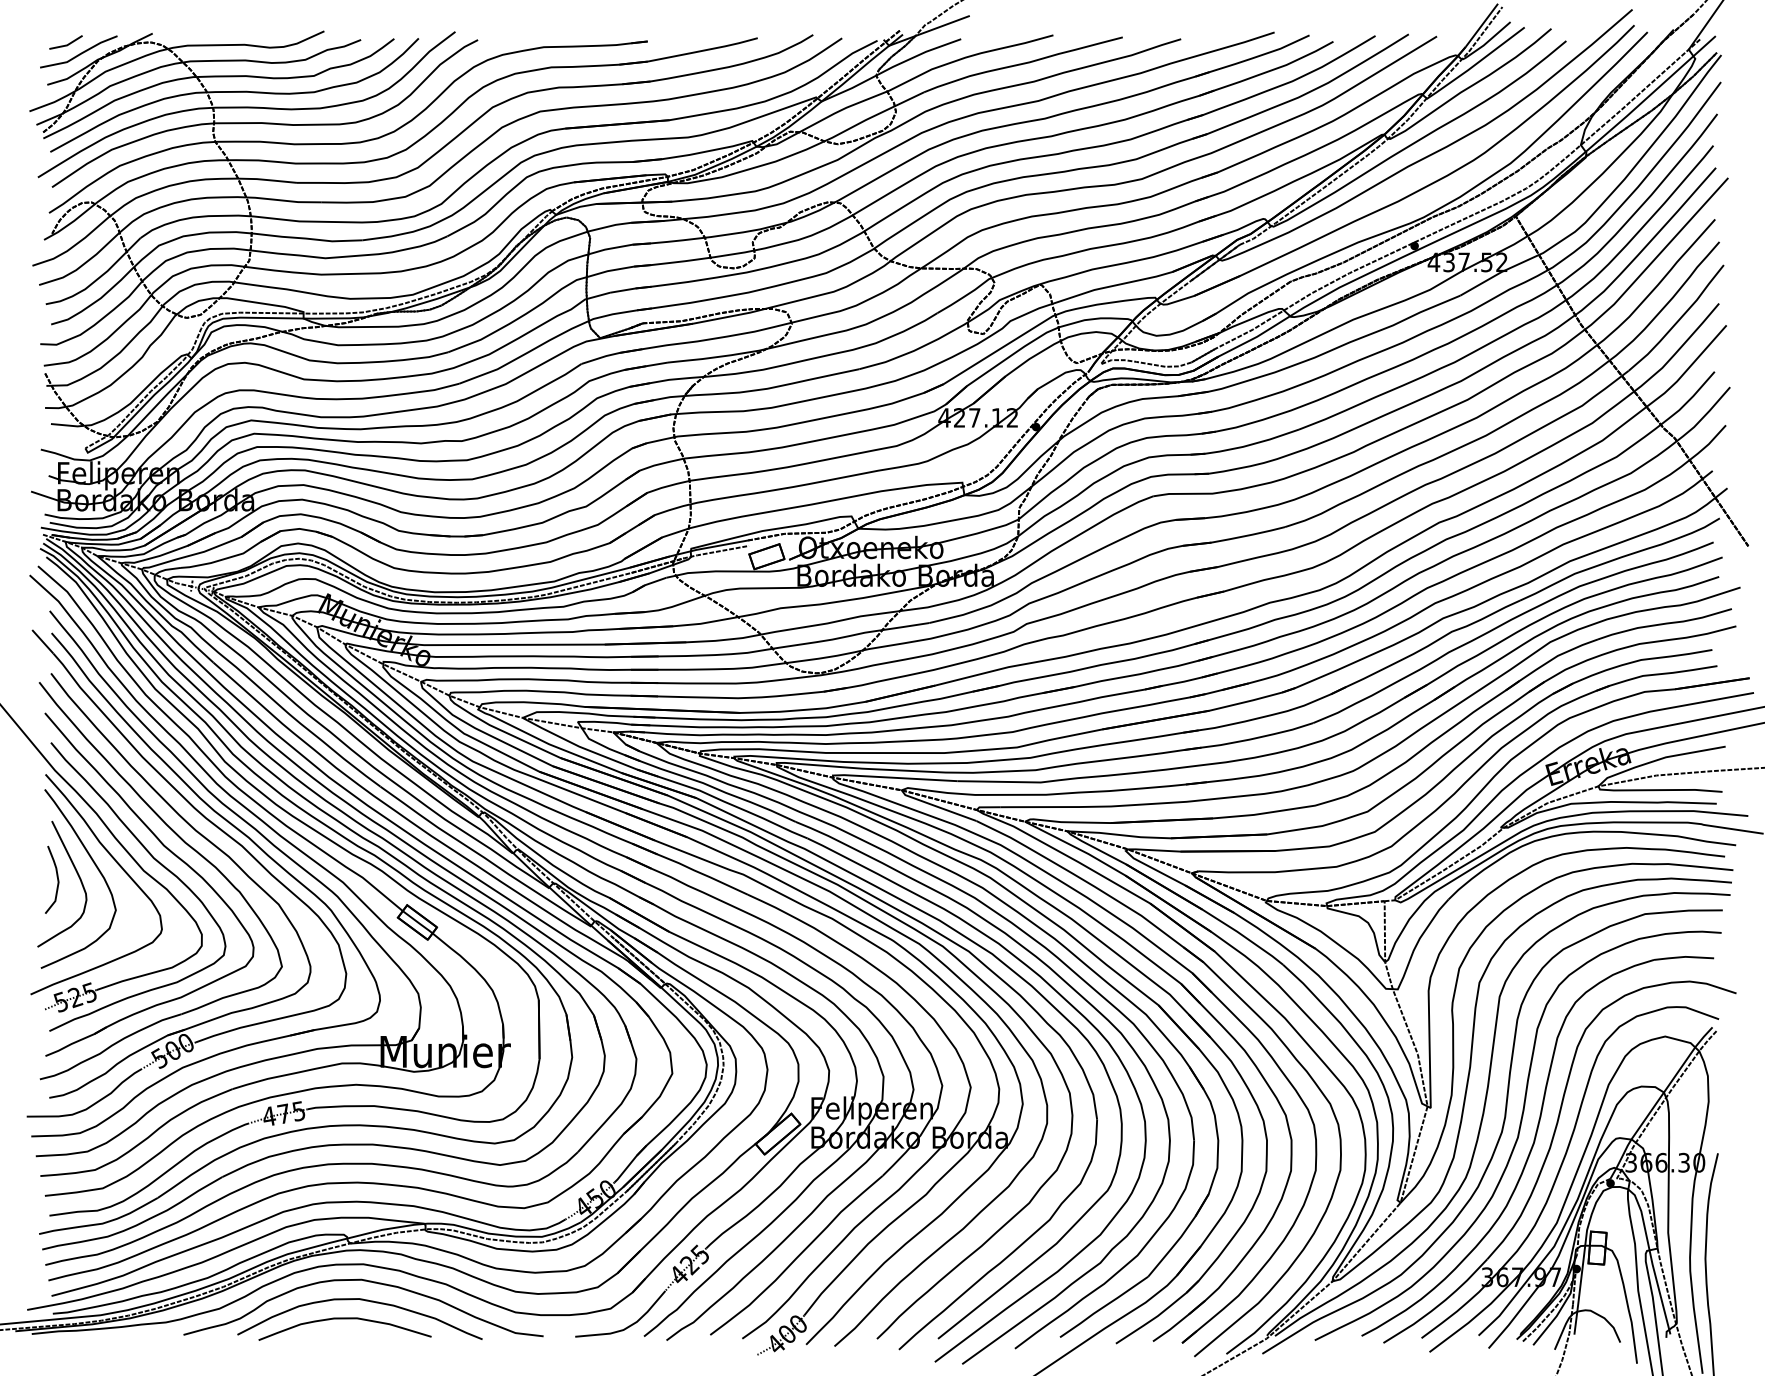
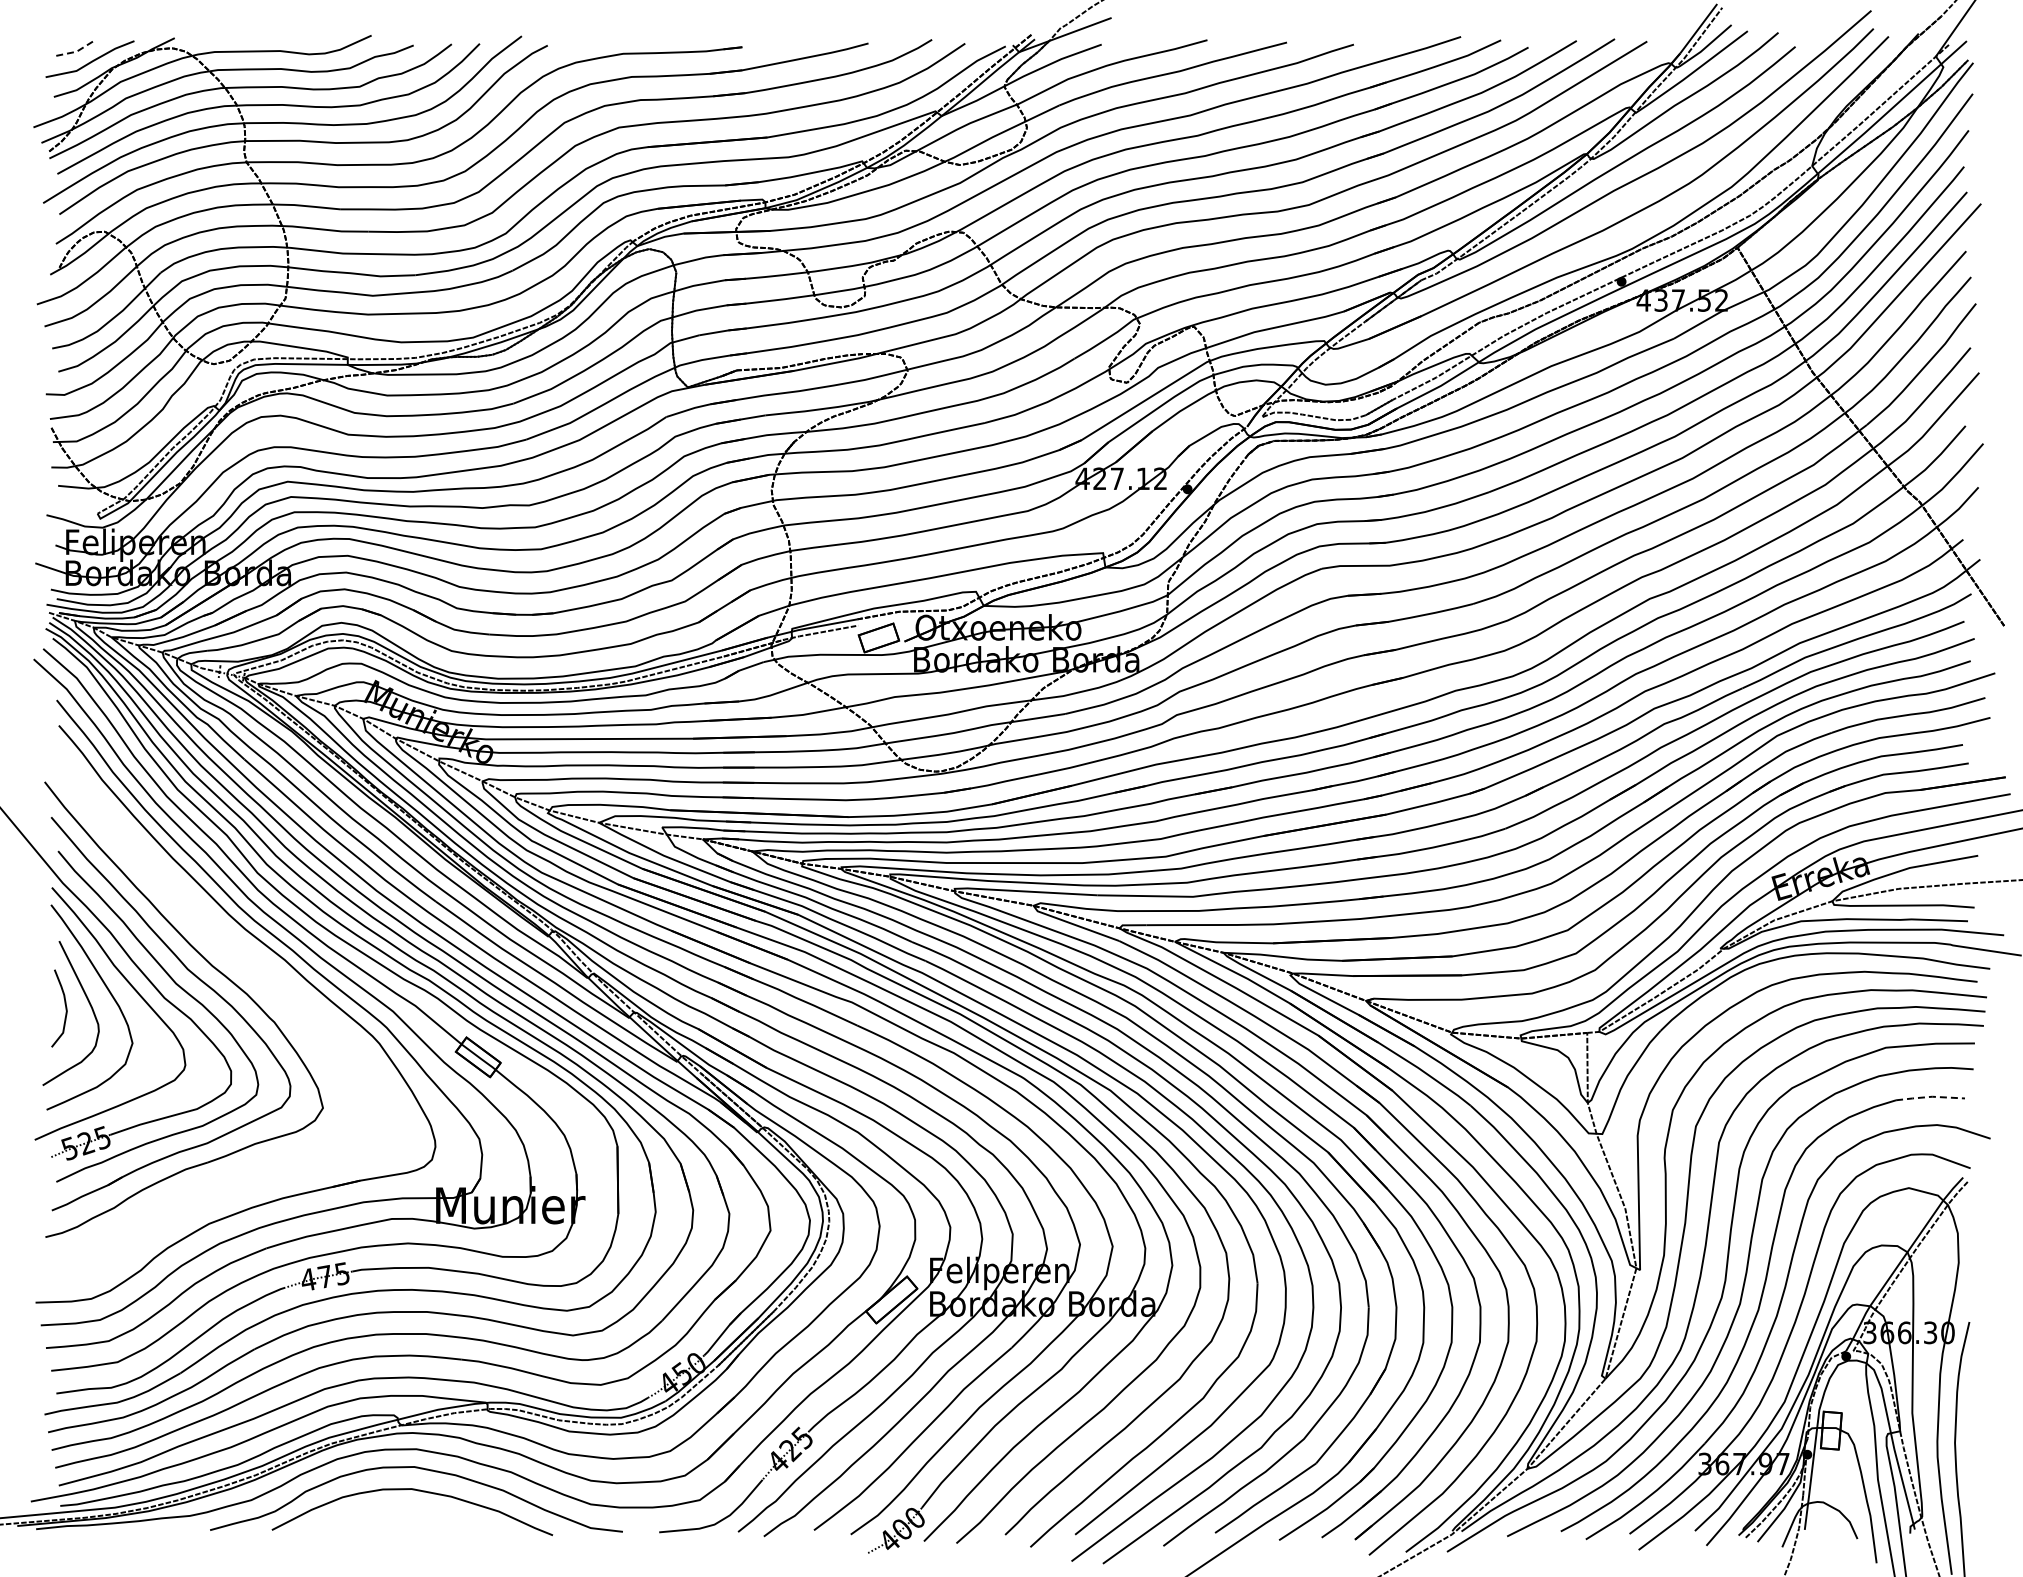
line: (66, 45) -> (76, 51), solid -> dashed
part: (209, 842) -> (239, 965), removed
line: (1684, 956) -> (1930, 1096), solid -> dashed
curve: (345, 1319) -> (395, 1512), removed

